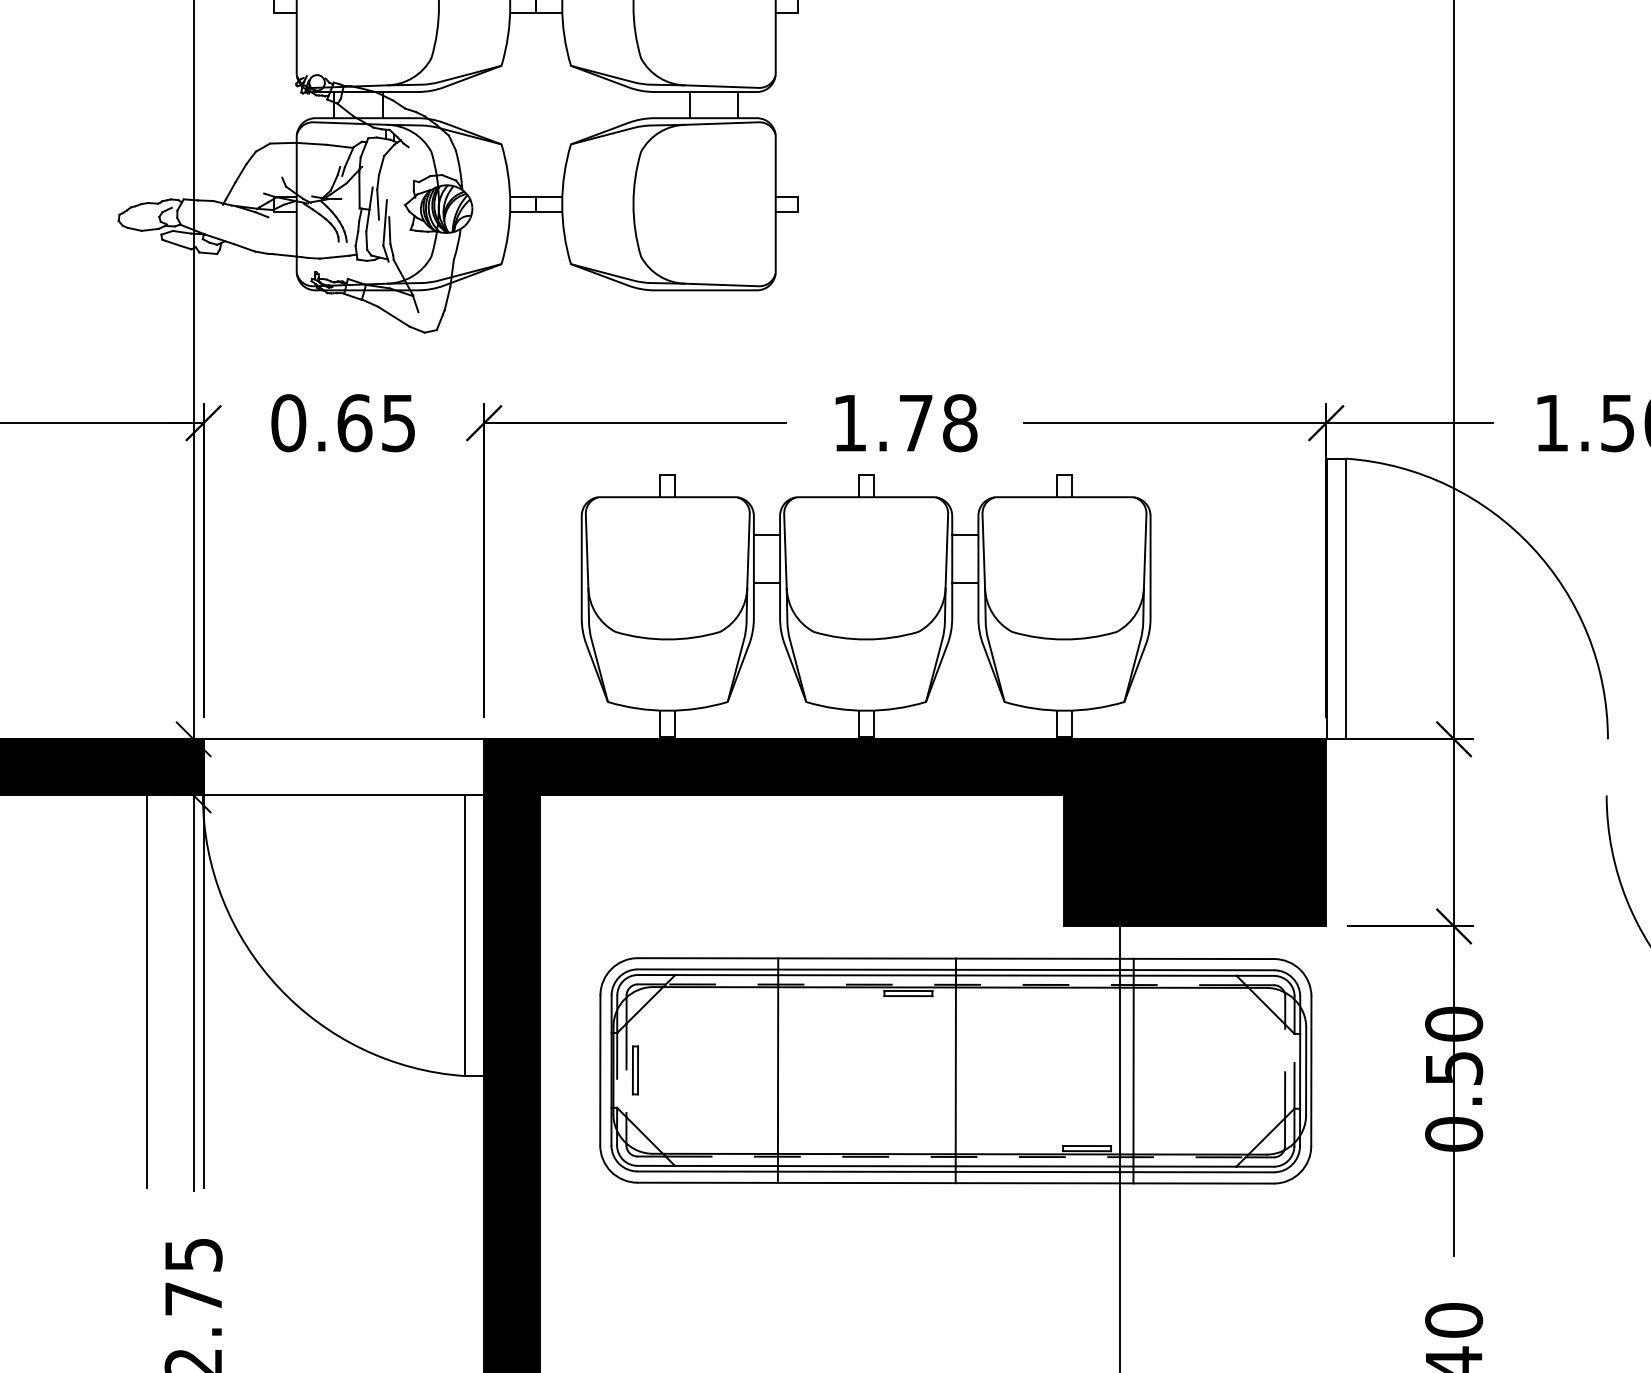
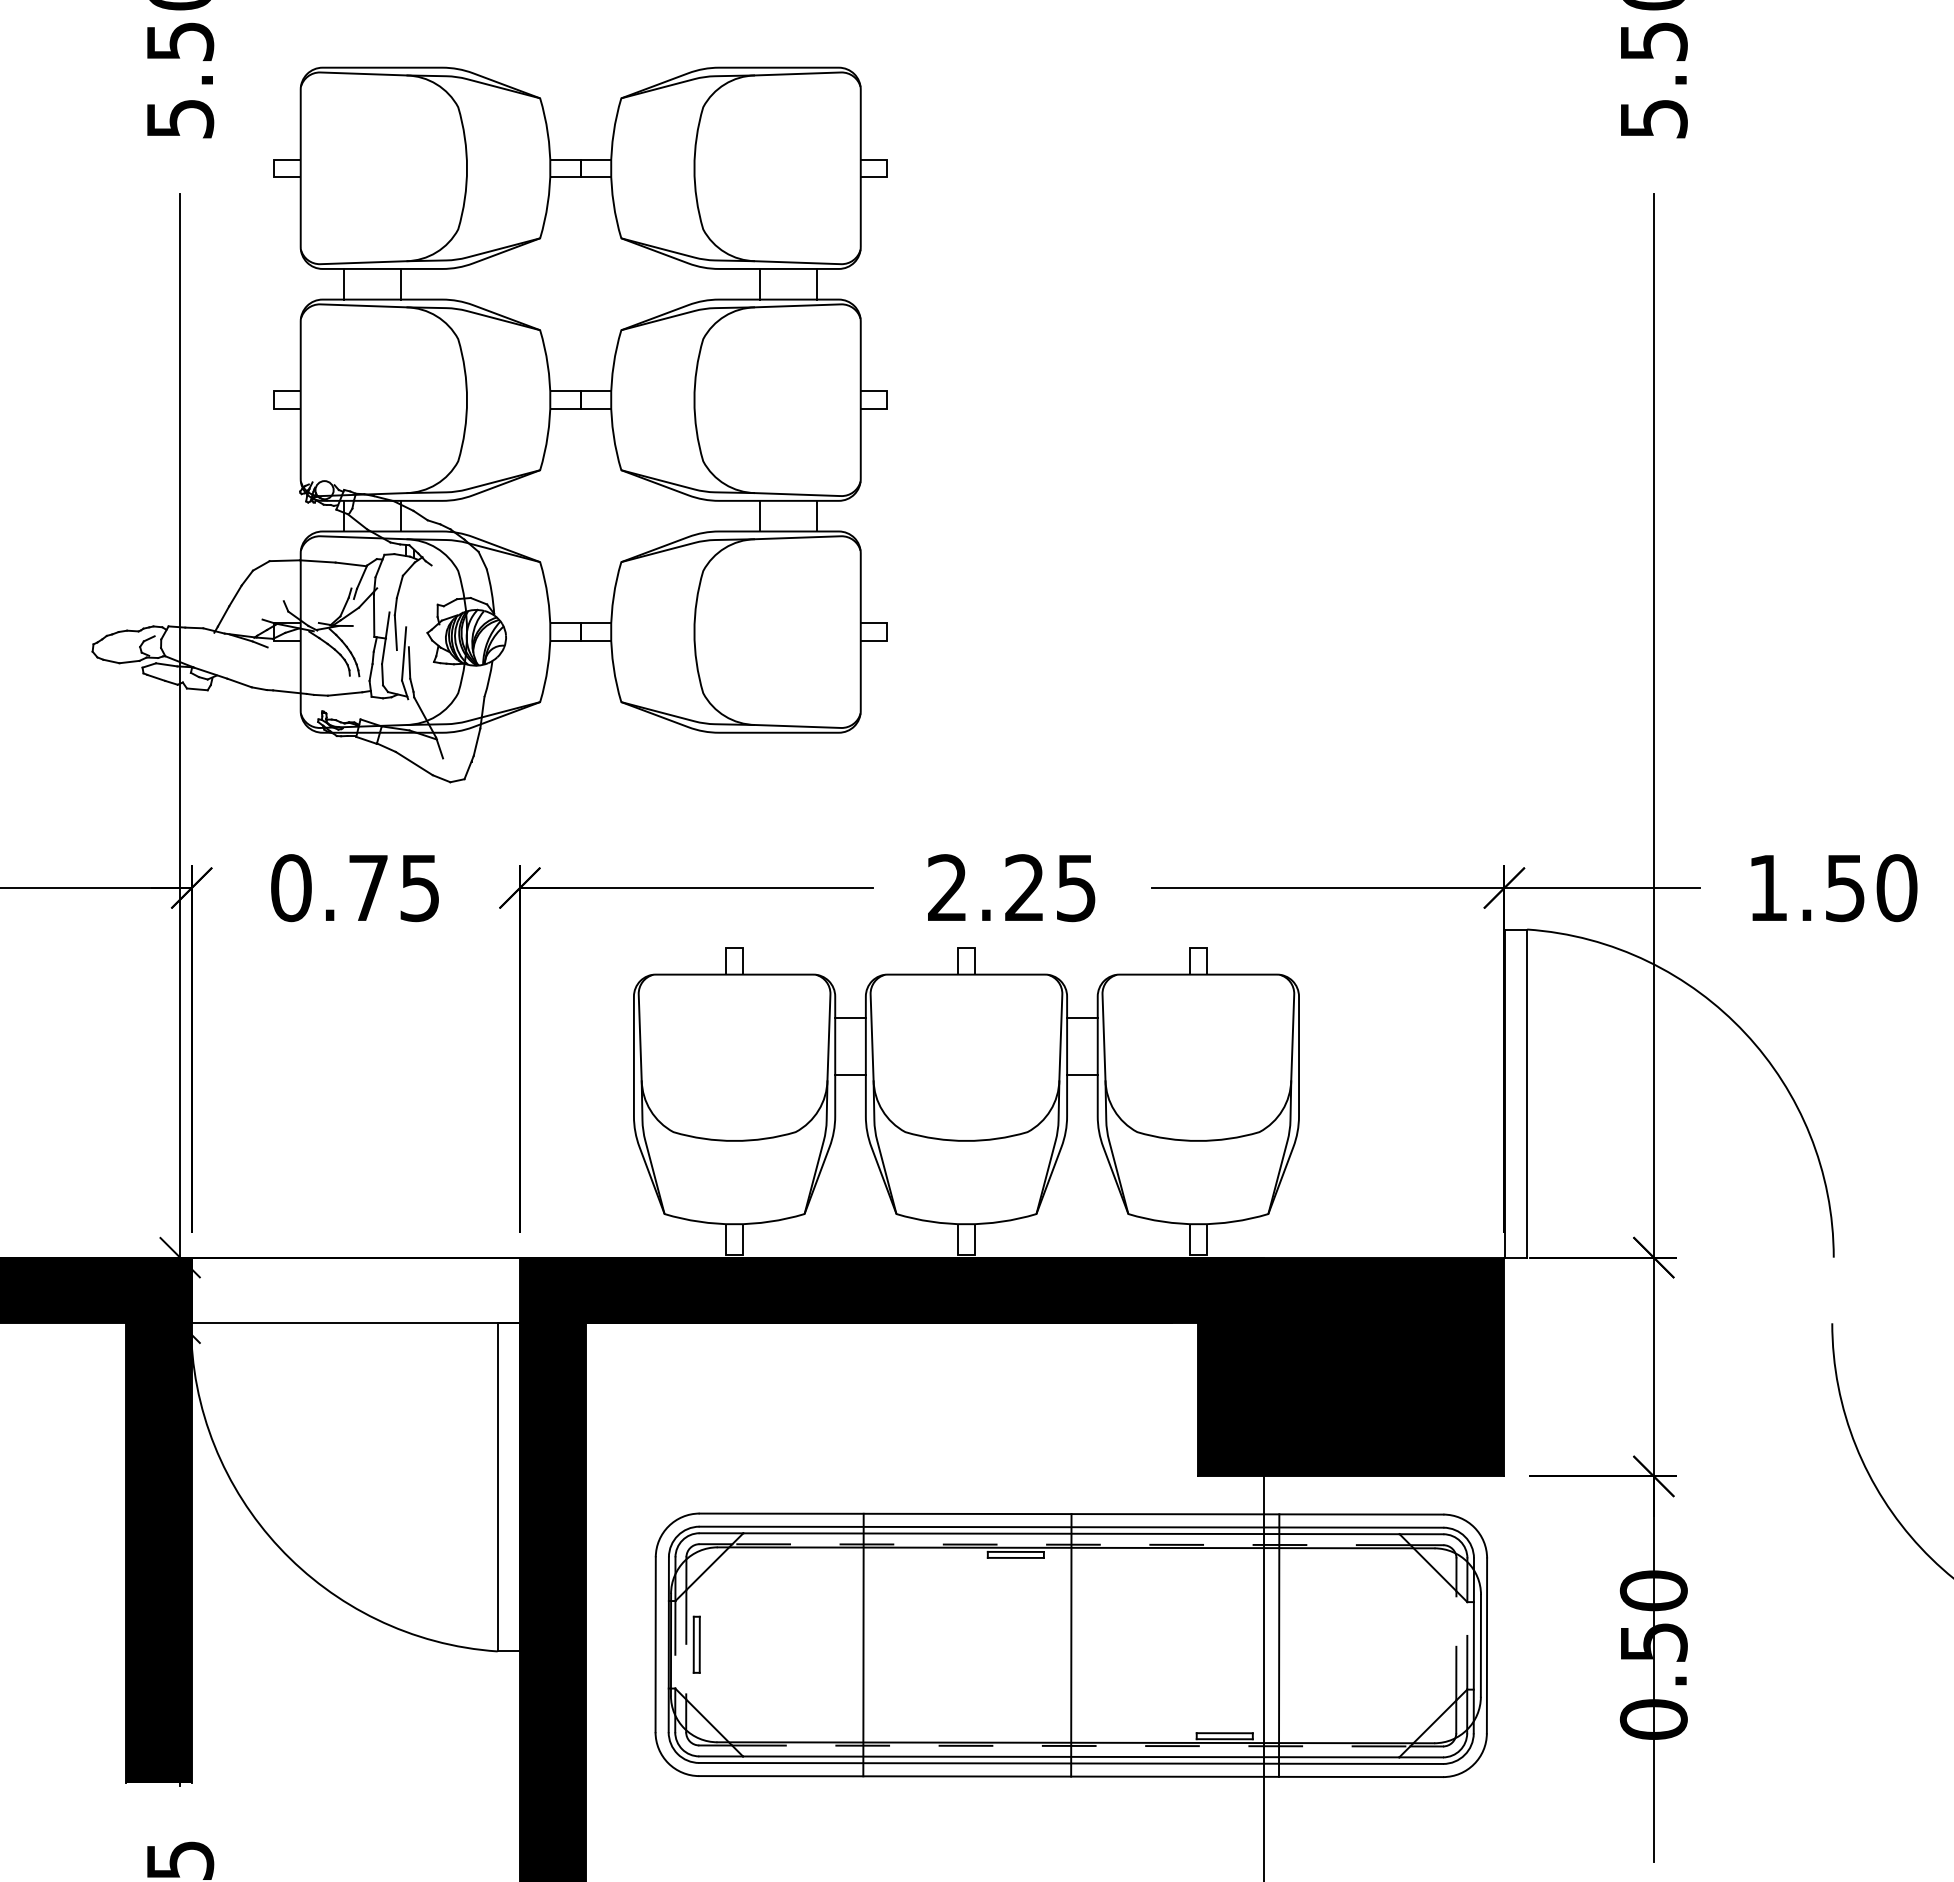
text: (354, 423) -> (368, 888), 0.65 -> 0.75
text: (905, 423) -> (1012, 888), 1.78 -> 2.25
fill: (175, 963) -> (158, 1519), added

